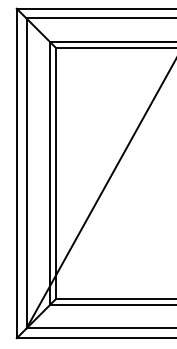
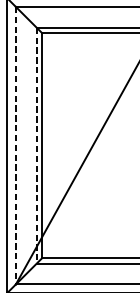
line: (26, 173) -> (15, 145), solid -> dashed
line: (49, 173) -> (36, 145), solid -> dashed

